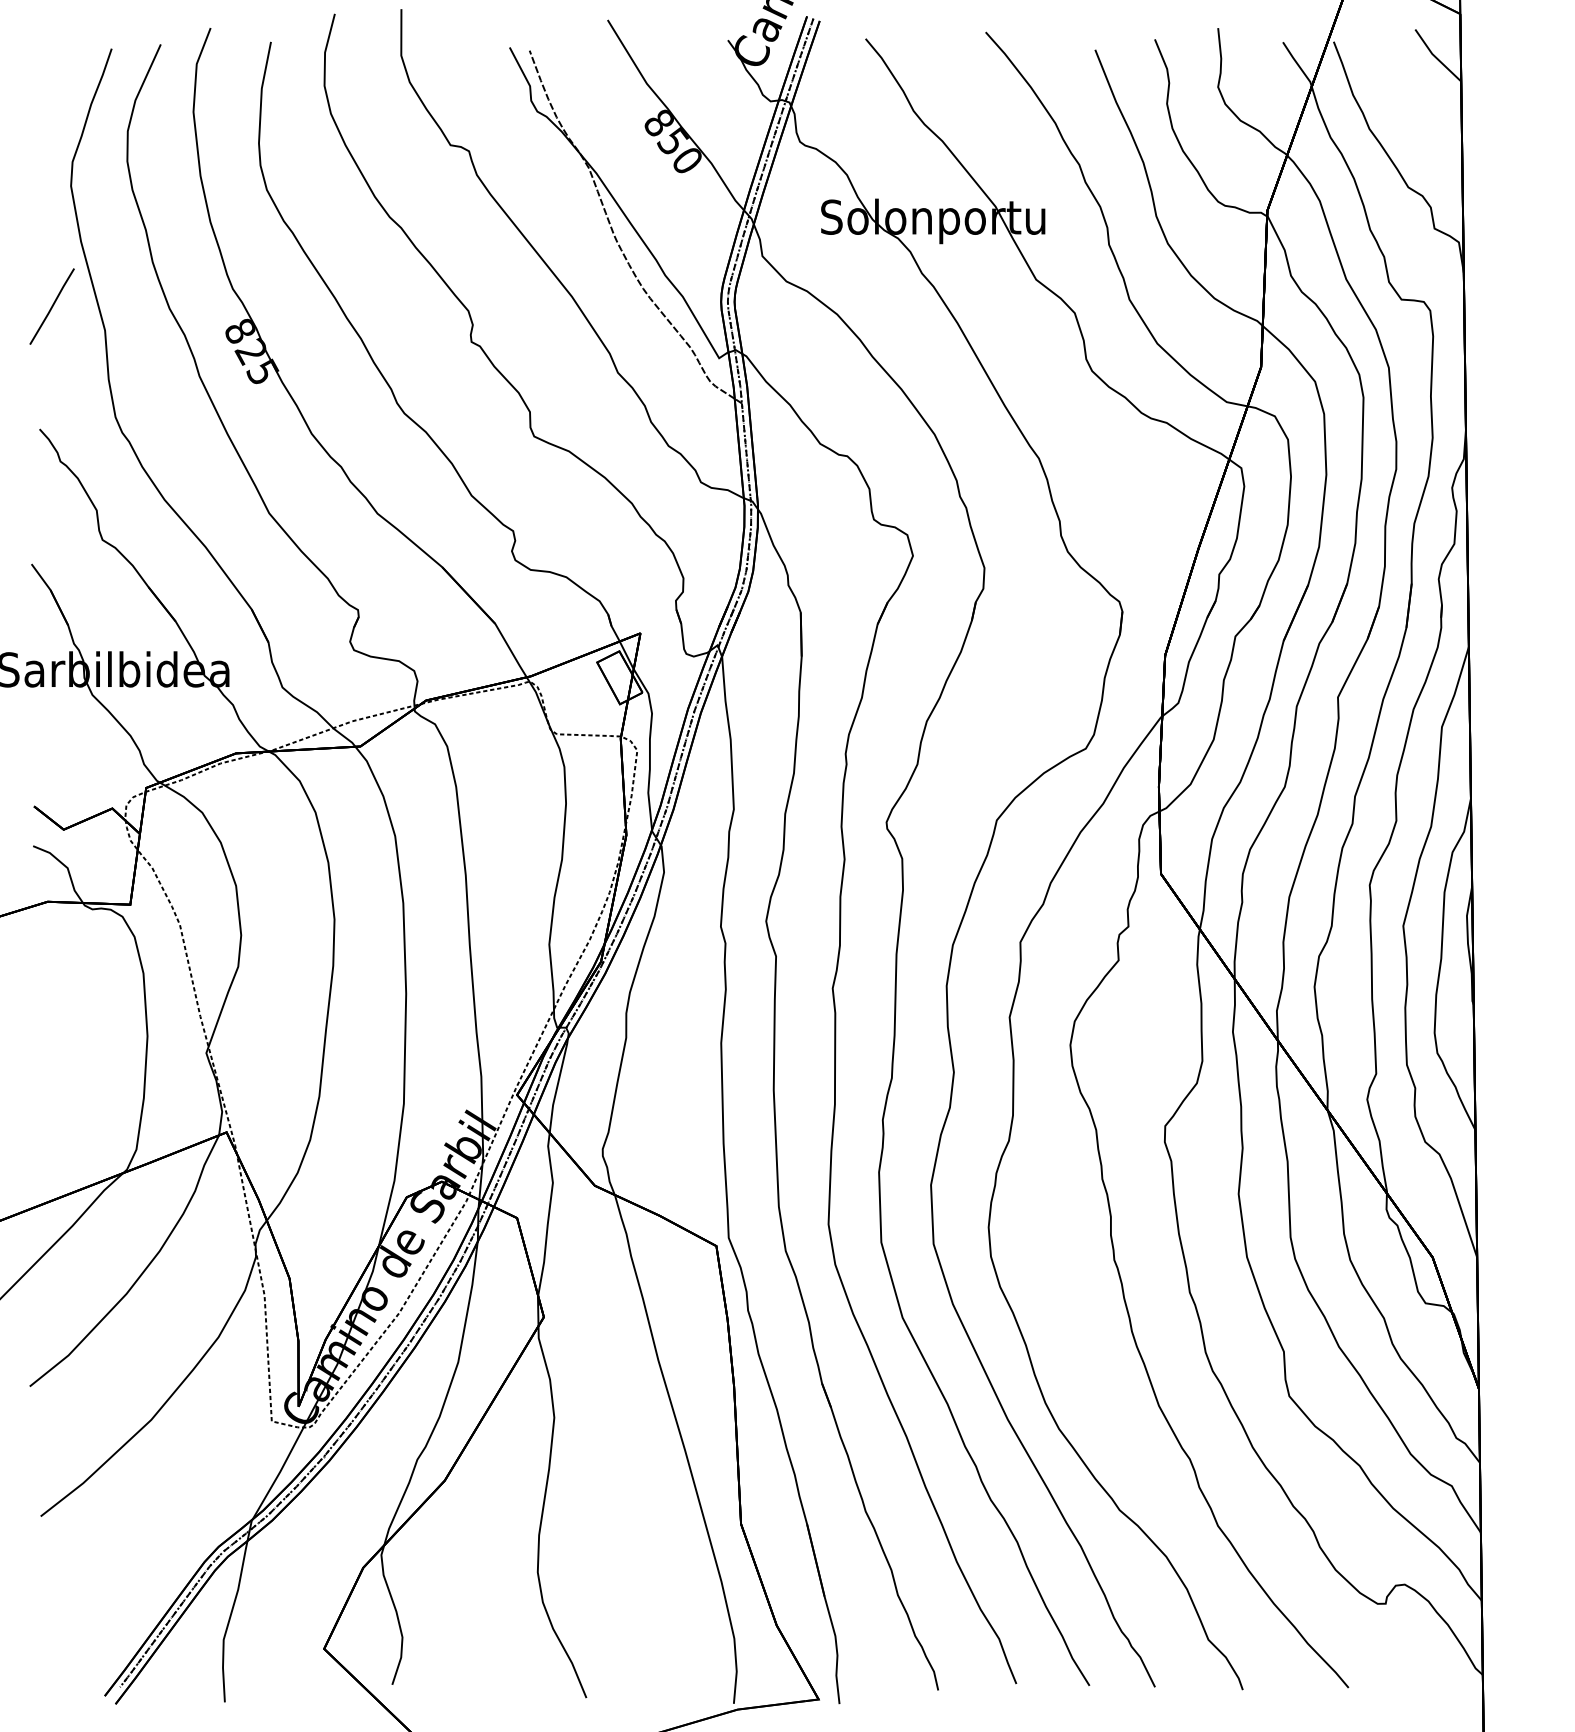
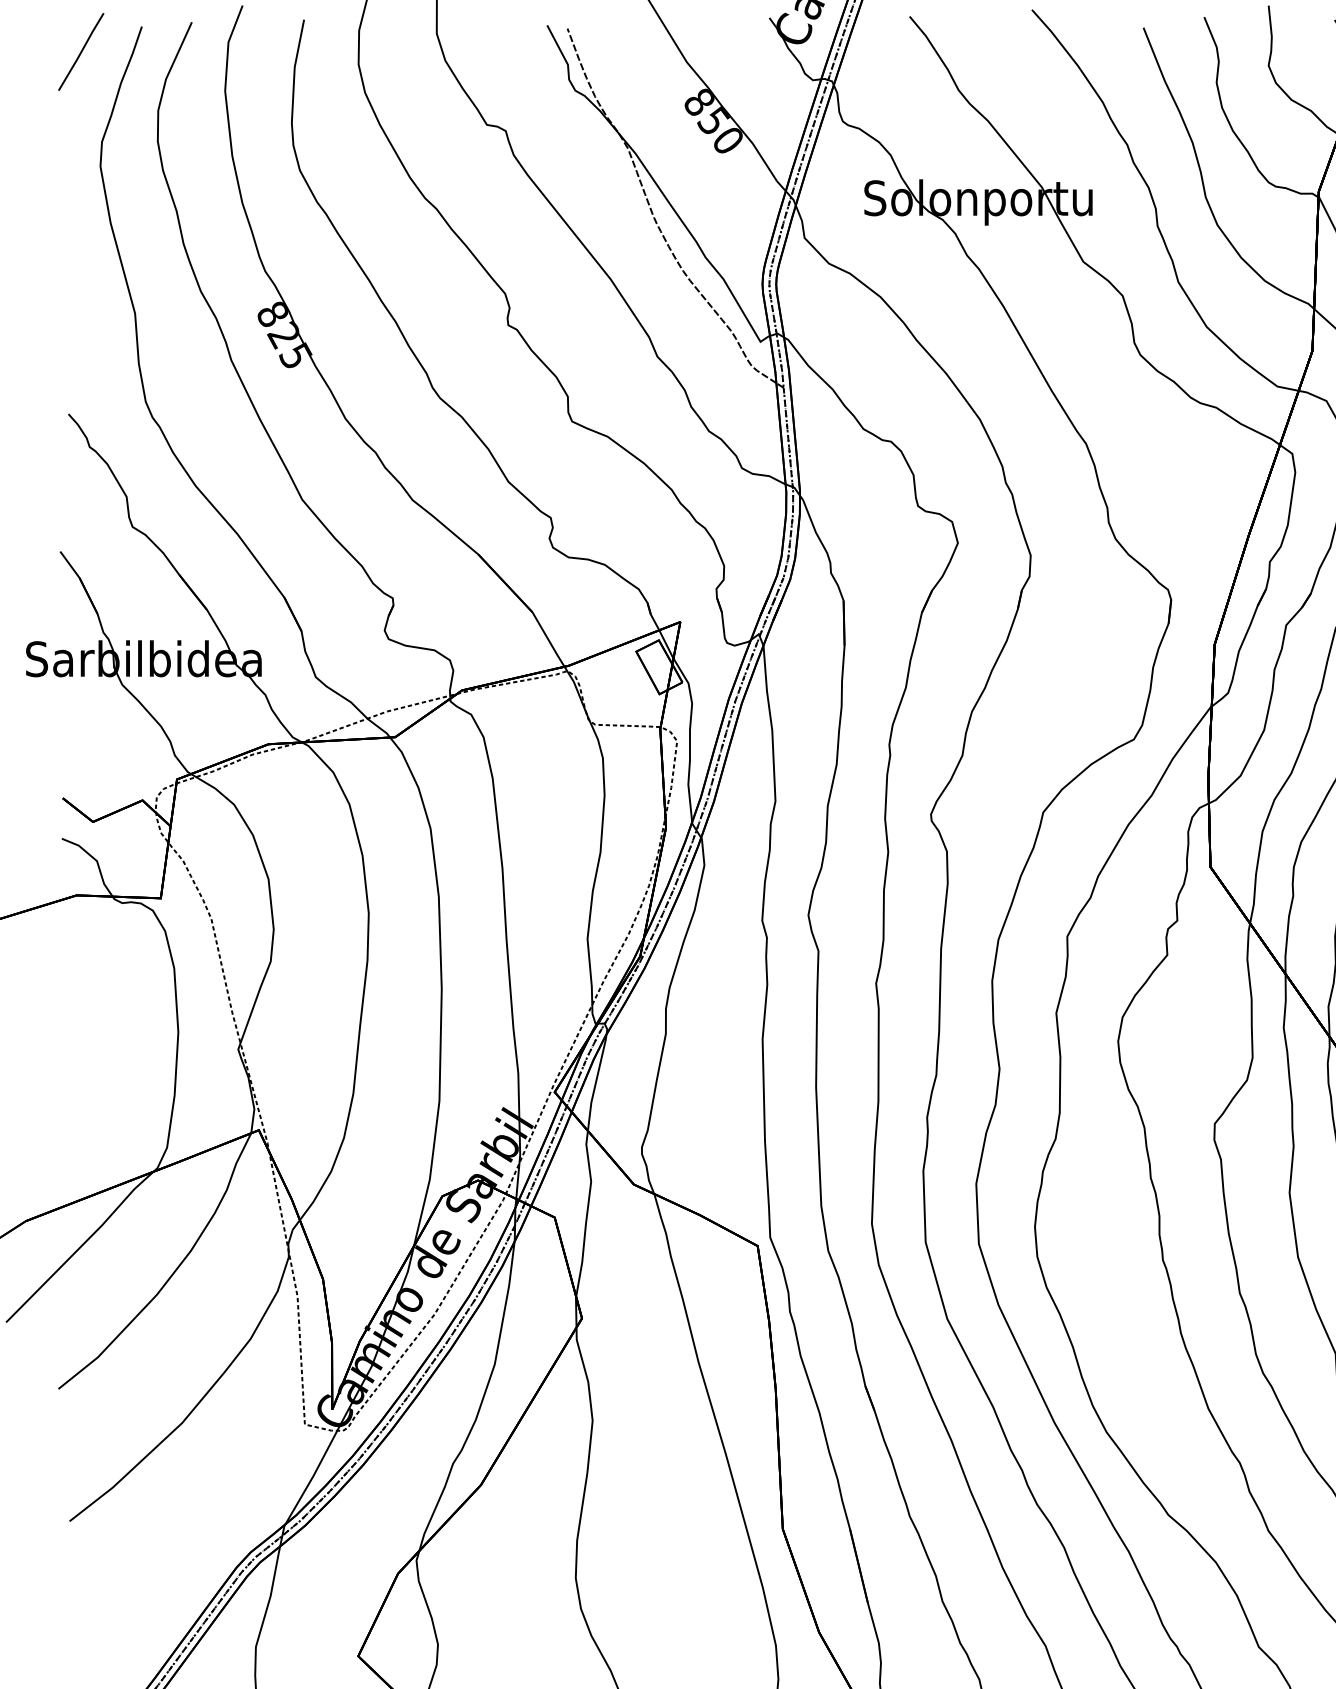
line: (51, 306) -> (80, 51), moved

